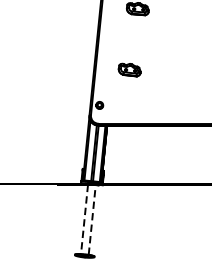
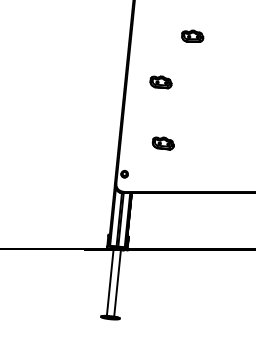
part: (128, 70) -> (162, 143), moved
line: (84, 220) -> (110, 283), dashed -> solid
line: (92, 220) -> (117, 283), dashed -> solid

